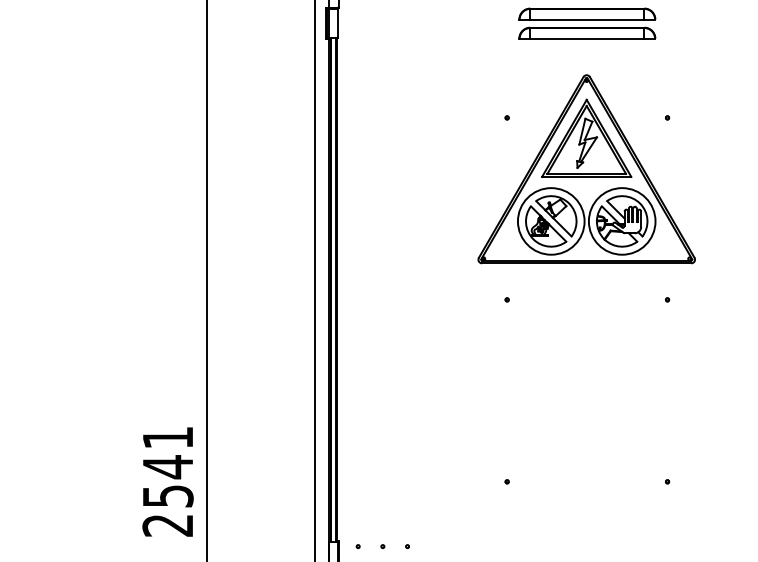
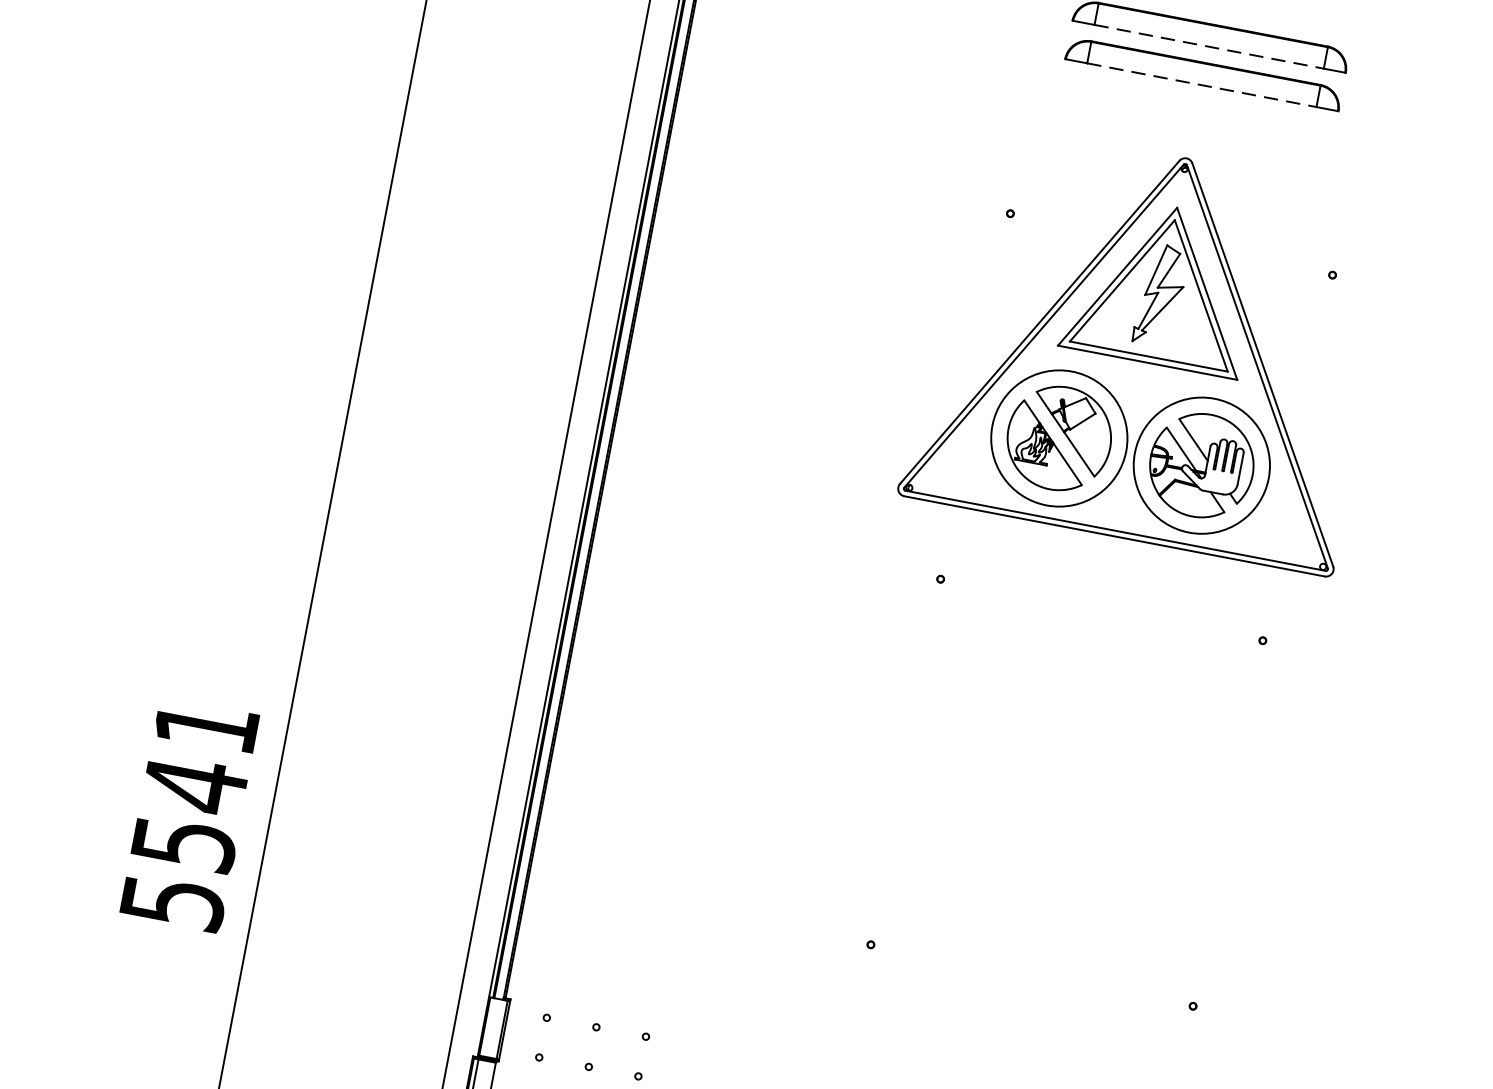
line: (587, 19) -> (1209, 46), solid -> dashed
line: (587, 38) -> (1202, 84), solid -> dashed
text: (167, 525) -> (171, 902), 2541 -> 5541

